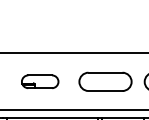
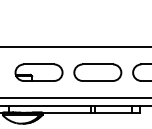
part: (39, 81) -> (38, 72), size x1.43

